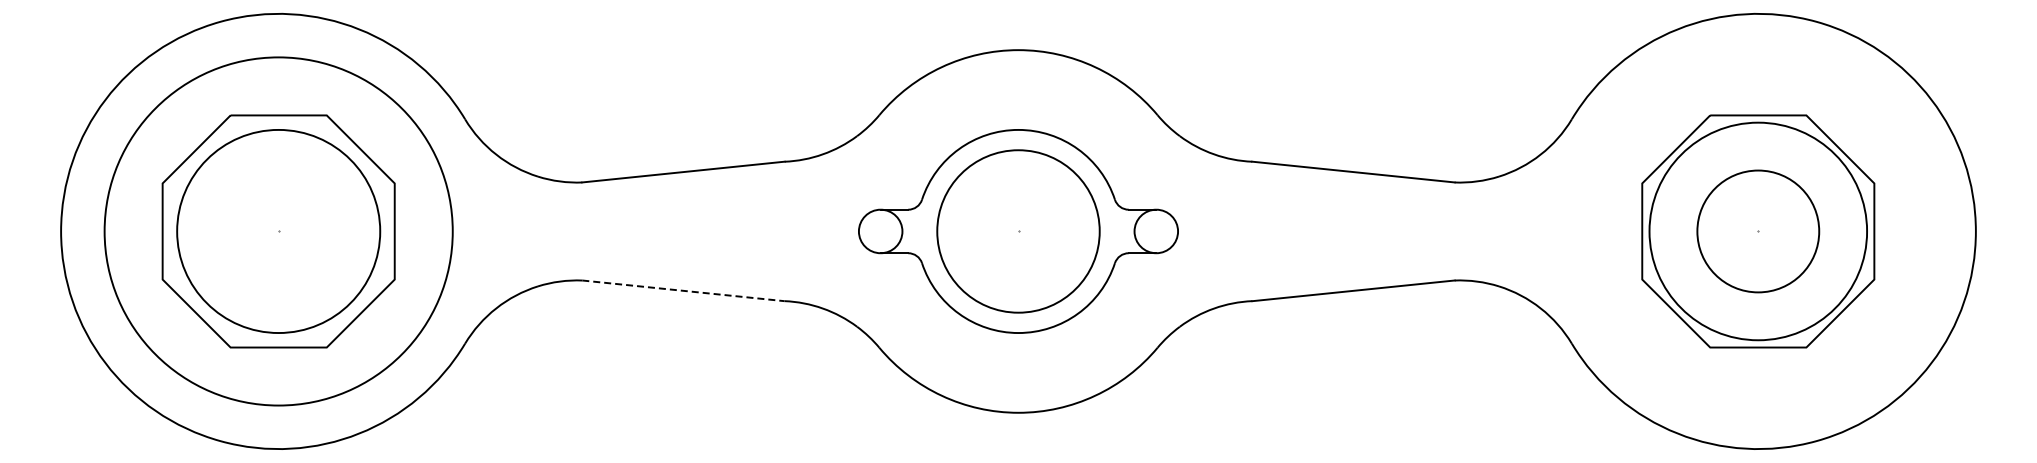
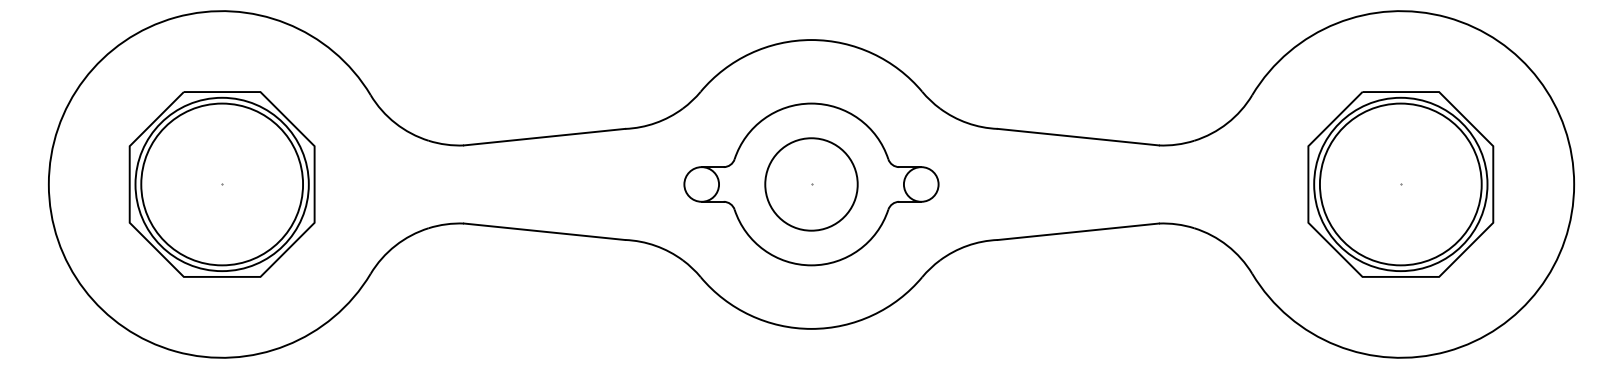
circle: (278, 231) -> (222, 184), size x0.62
circle: (1018, 231) -> (811, 184), size x0.71
circle: (1757, 231) -> (1400, 184), size x1.67
line: (683, 290) -> (544, 231), dashed -> solid

